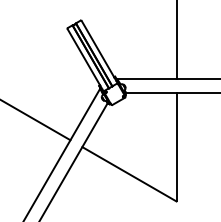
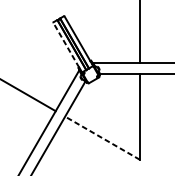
line: (83, 56) -> (66, 44), solid -> dashed
line: (129, 174) -> (102, 138), solid -> dashed

